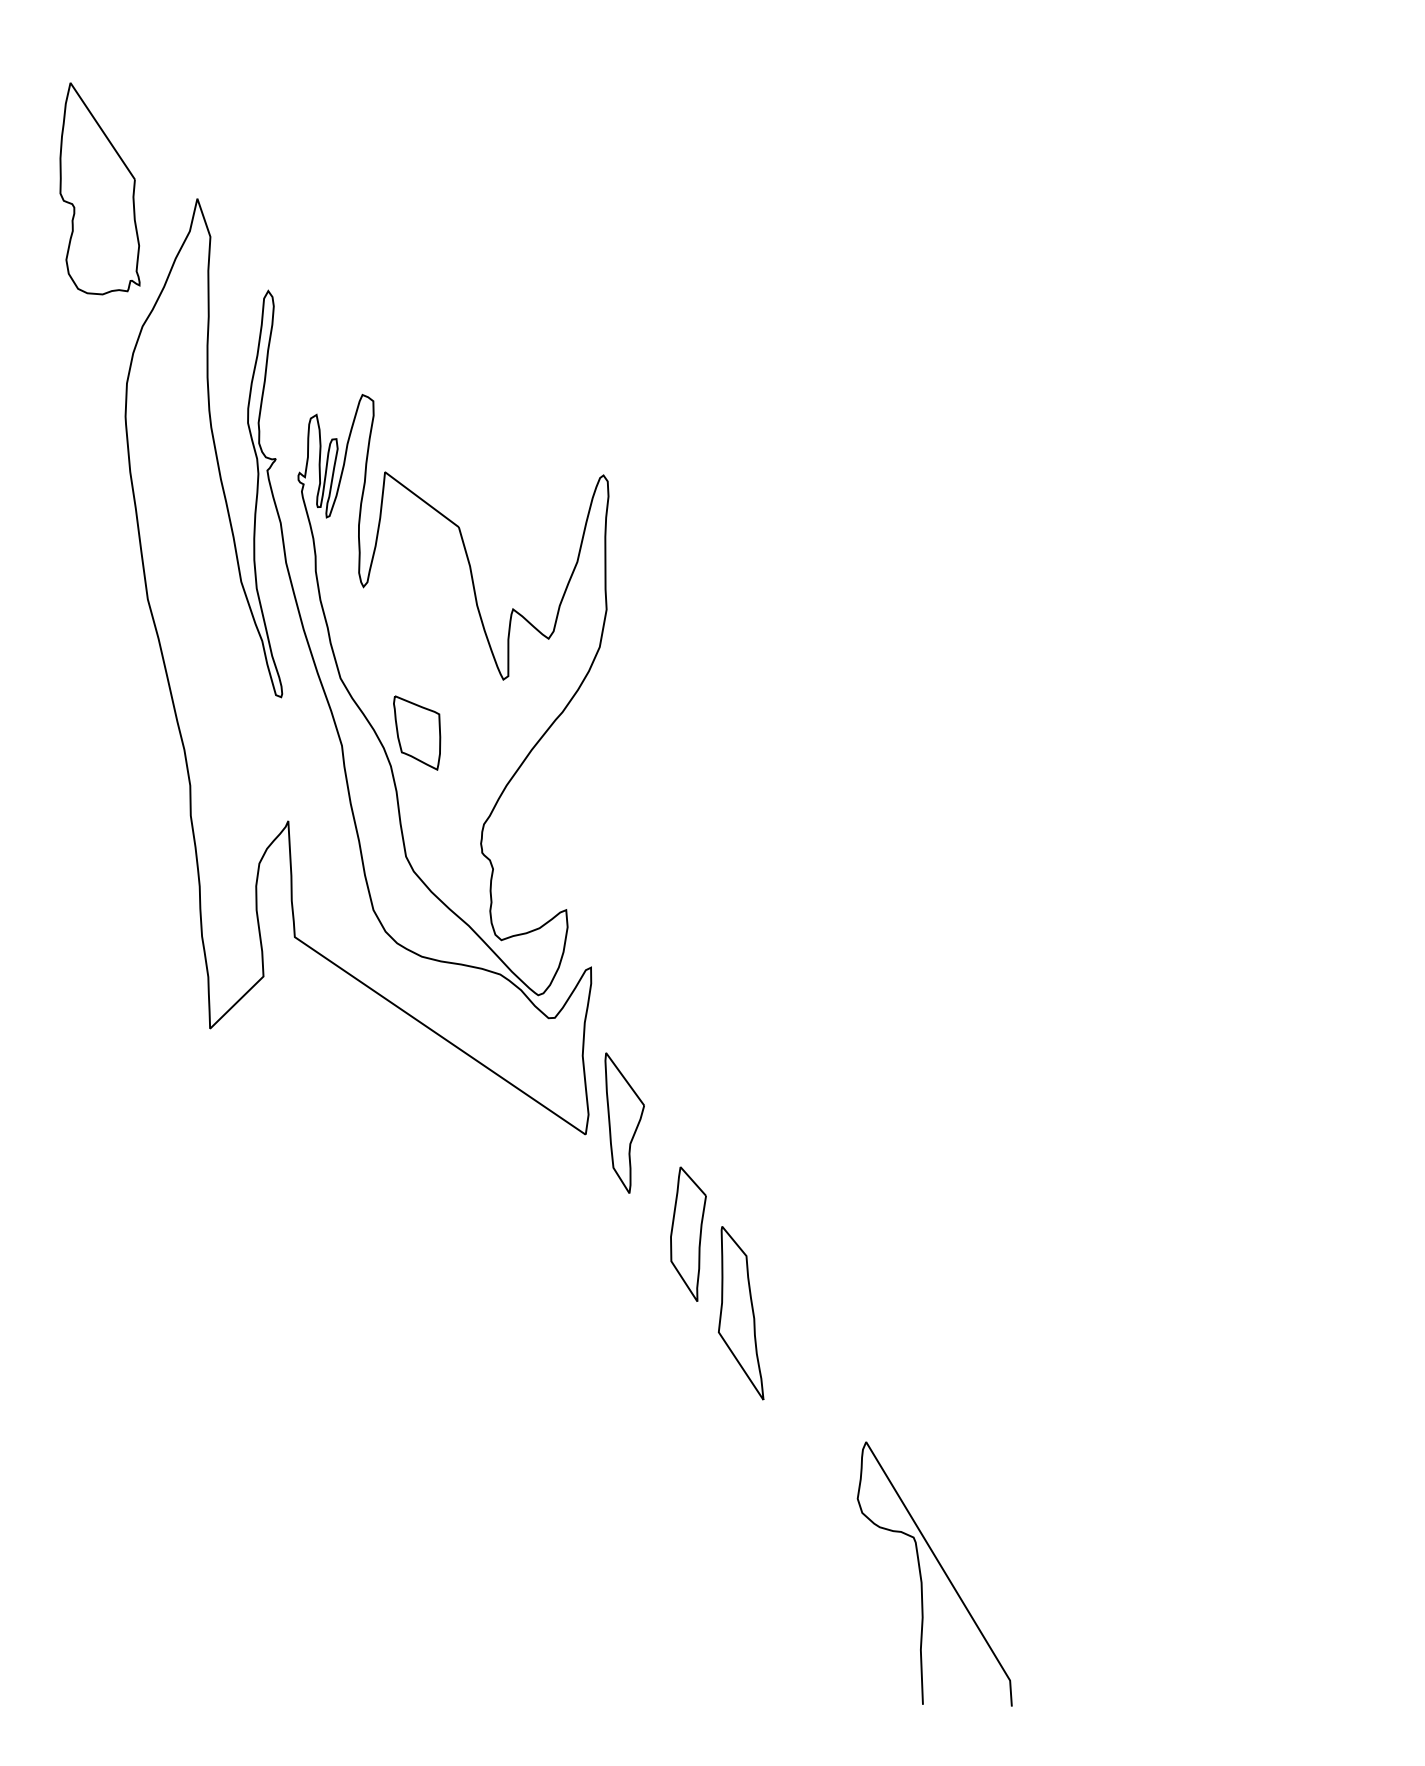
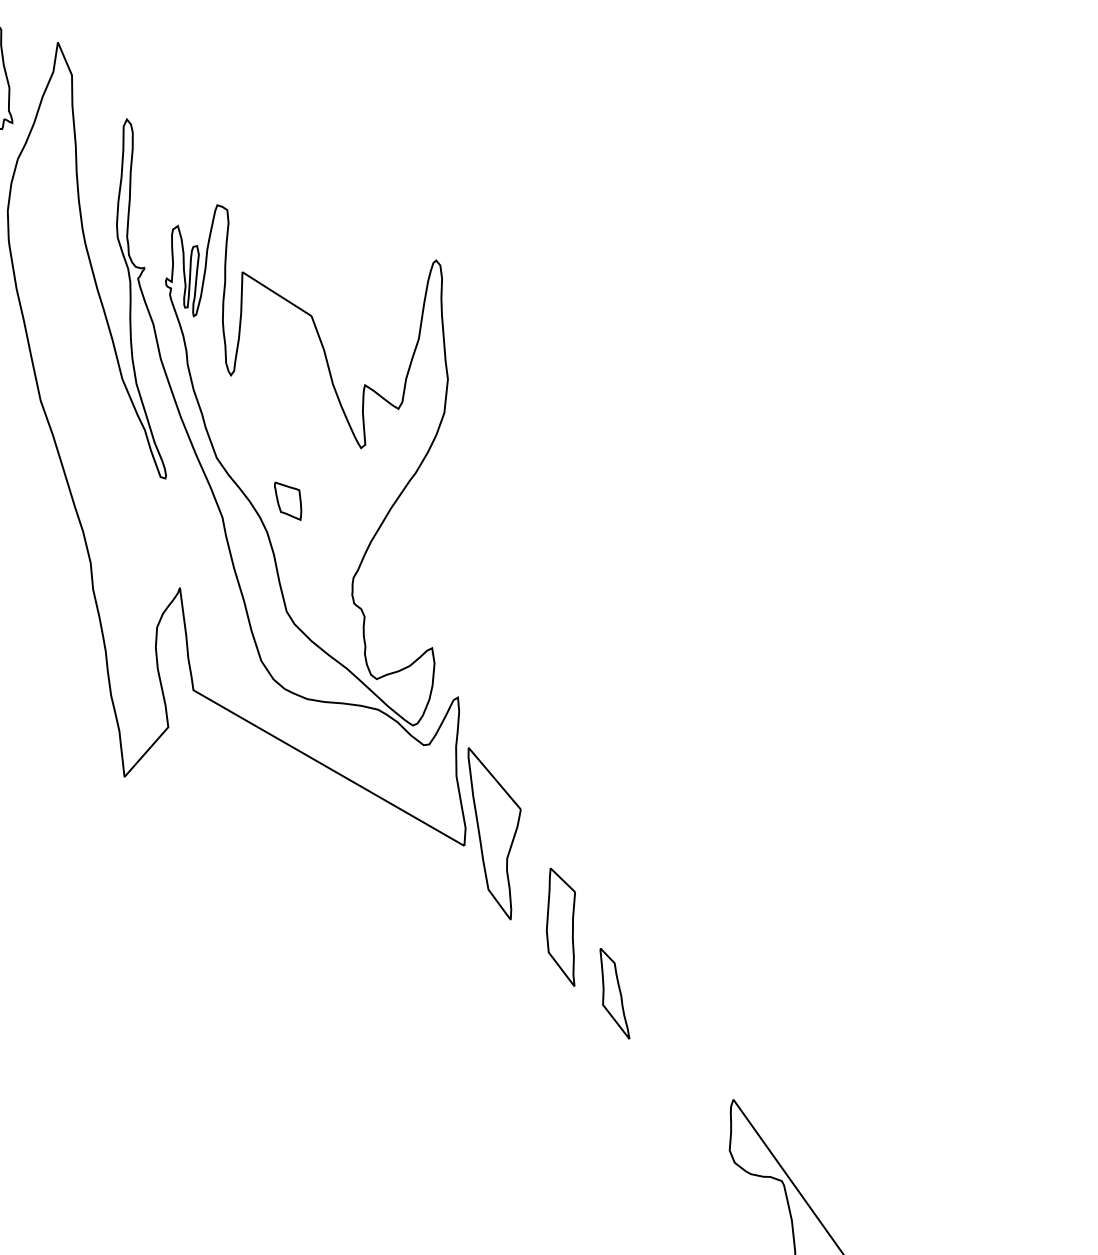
part: (417, 732) -> (288, 500), size x0.6
part: (624, 1122) -> (497, 832), size x1.4
part: (741, 1313) -> (614, 994), size x0.6

